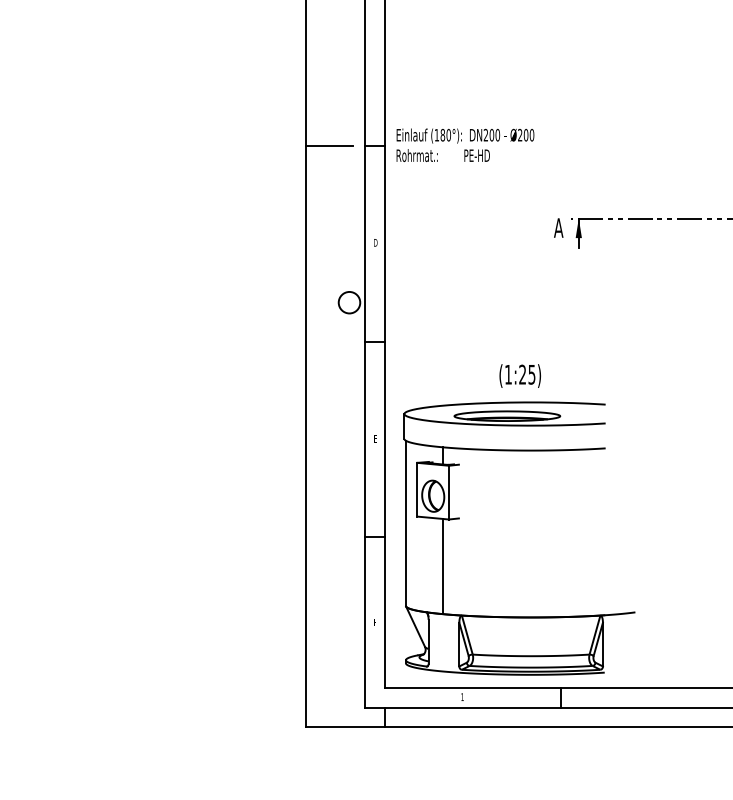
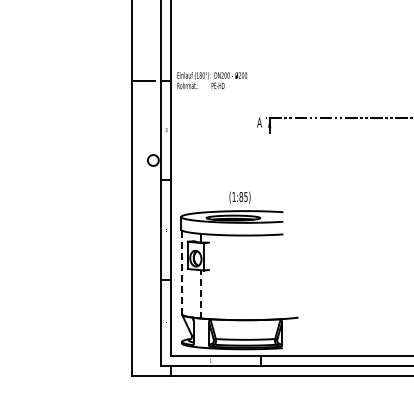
text: (523, 375) -> (241, 197), (1:25) -> (1:85)
line: (406, 523) -> (182, 272), solid -> dashed
line: (442, 564) -> (200, 293), solid -> dashed

